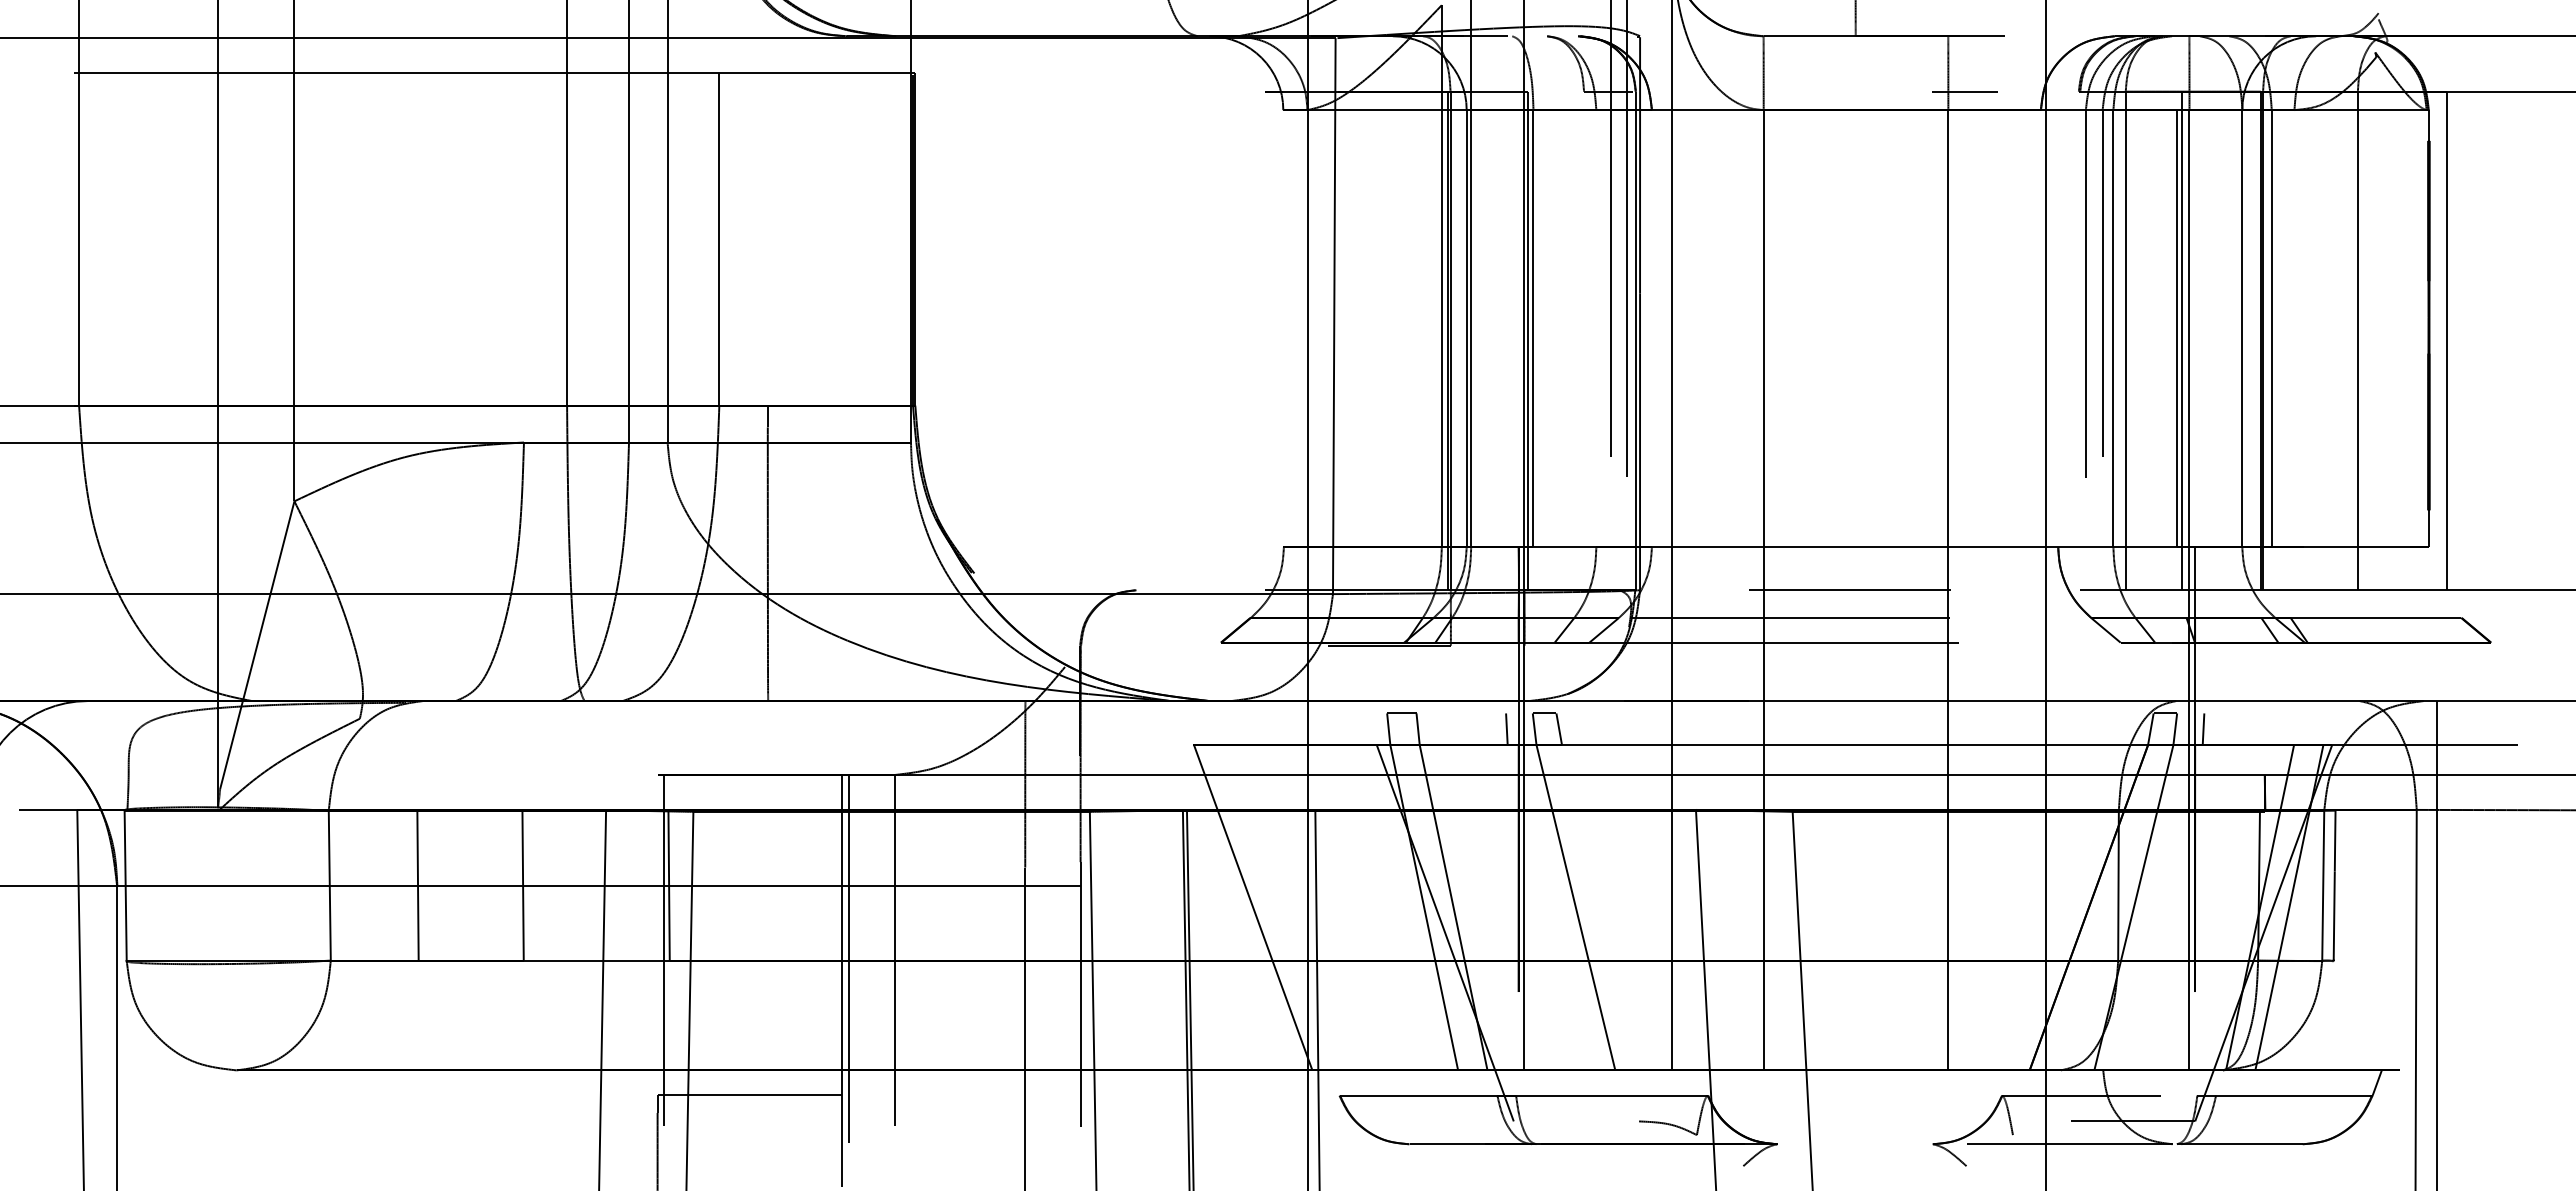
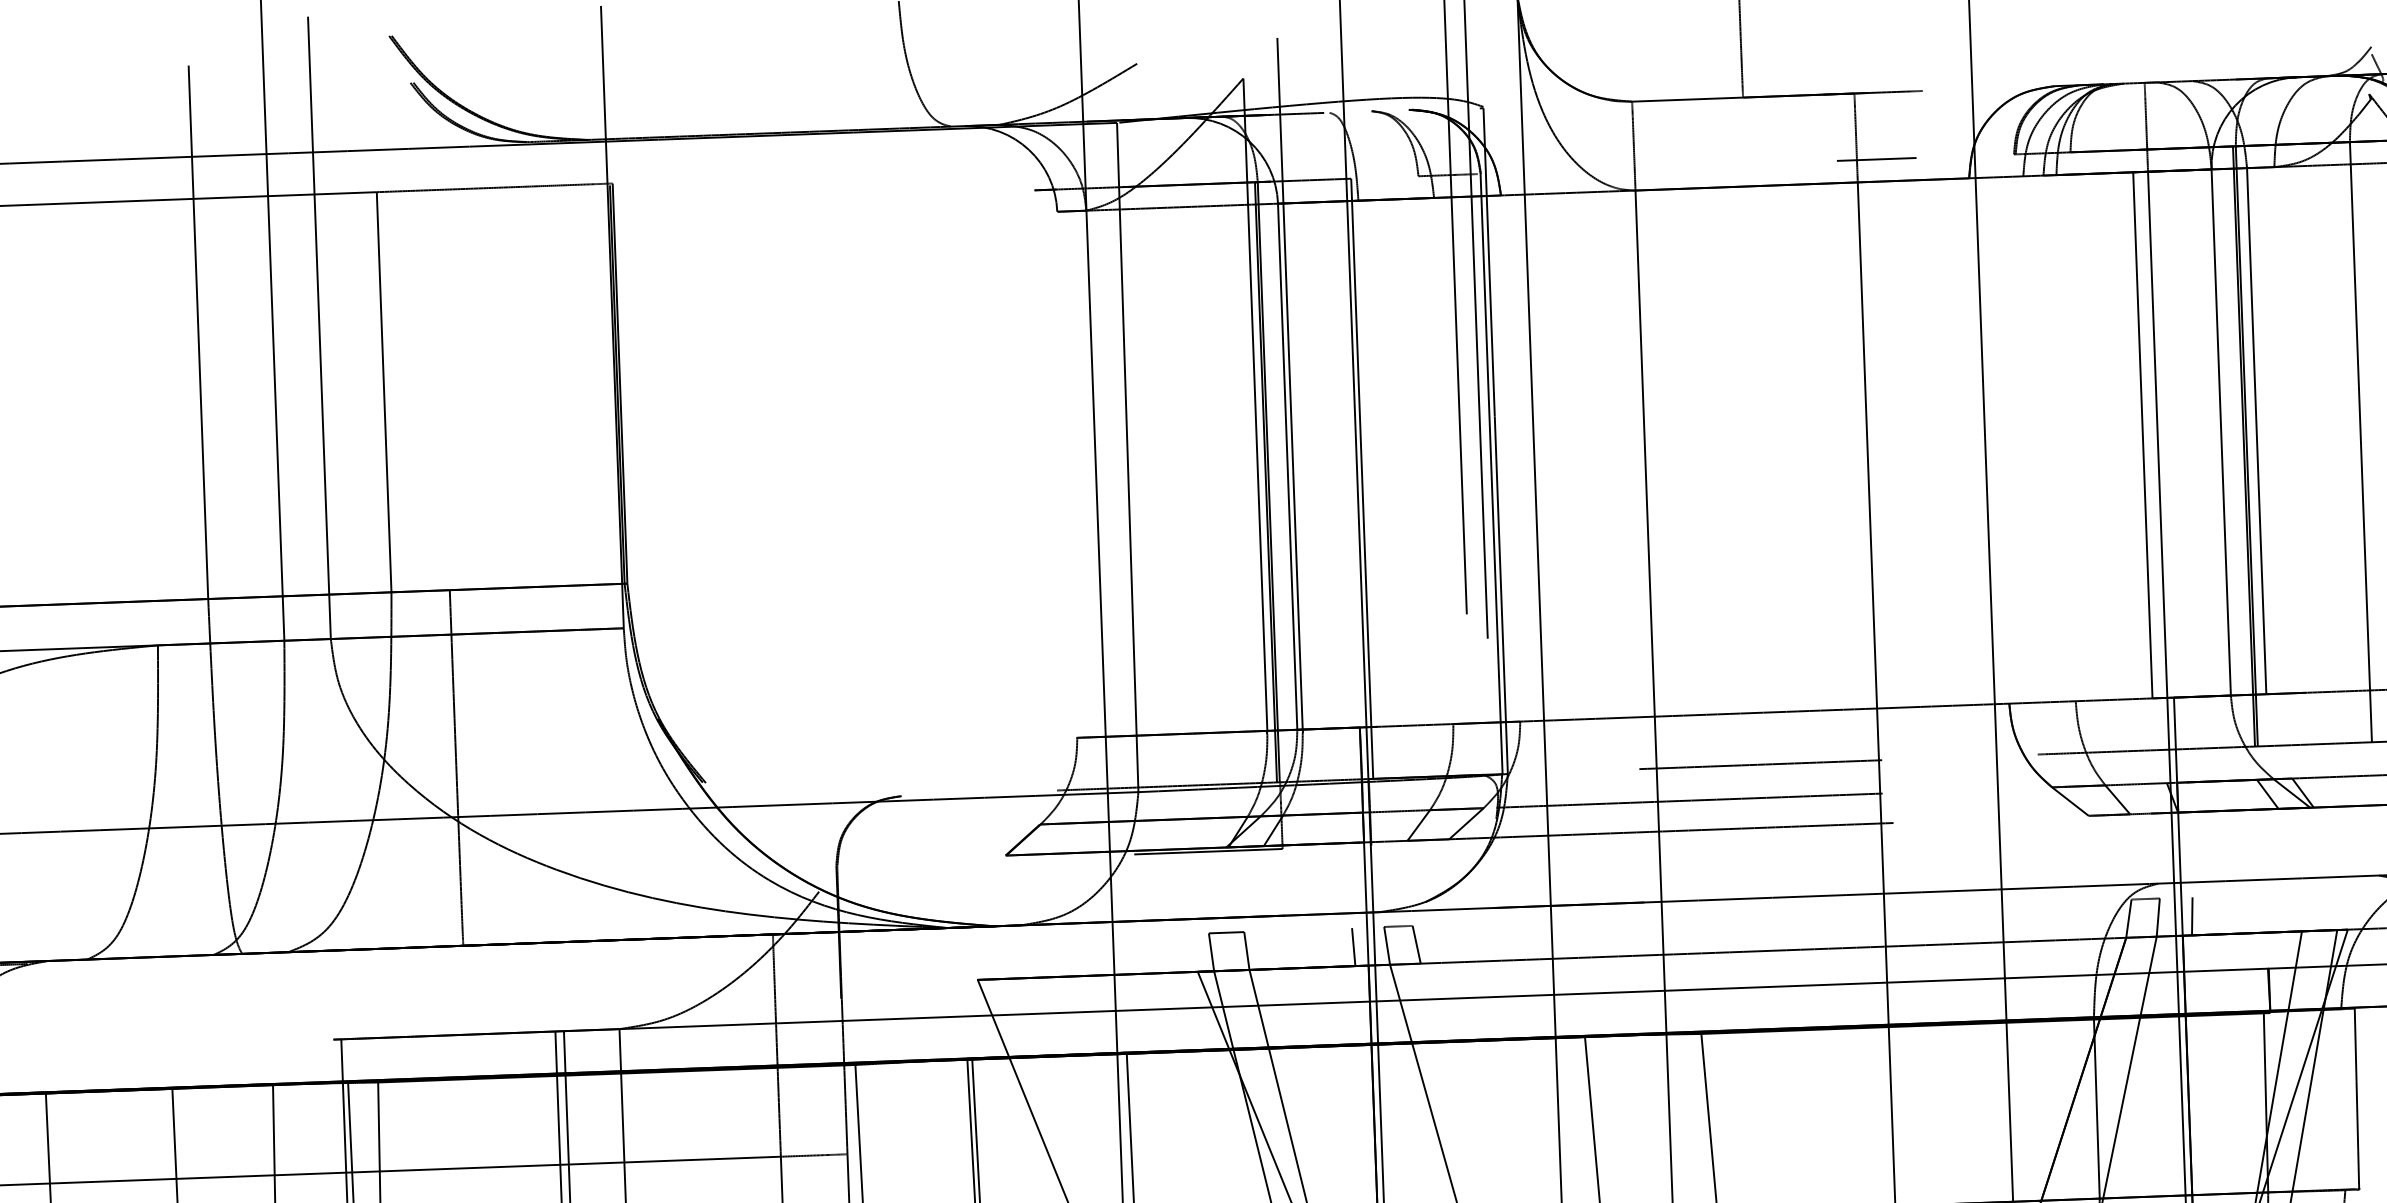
line: (2102, 283) -> (2050, 384), removed
line: (2085, 293) -> (2030, 397), removed
line: (1533, 328) -> (1368, 463), removed
line: (2113, 328) -> (2066, 437), removed
line: (2125, 340) -> (2081, 451), removed
line: (2182, 340) -> (2149, 449), removed
line: (2323, 885) -> (2343, 1099), removed

